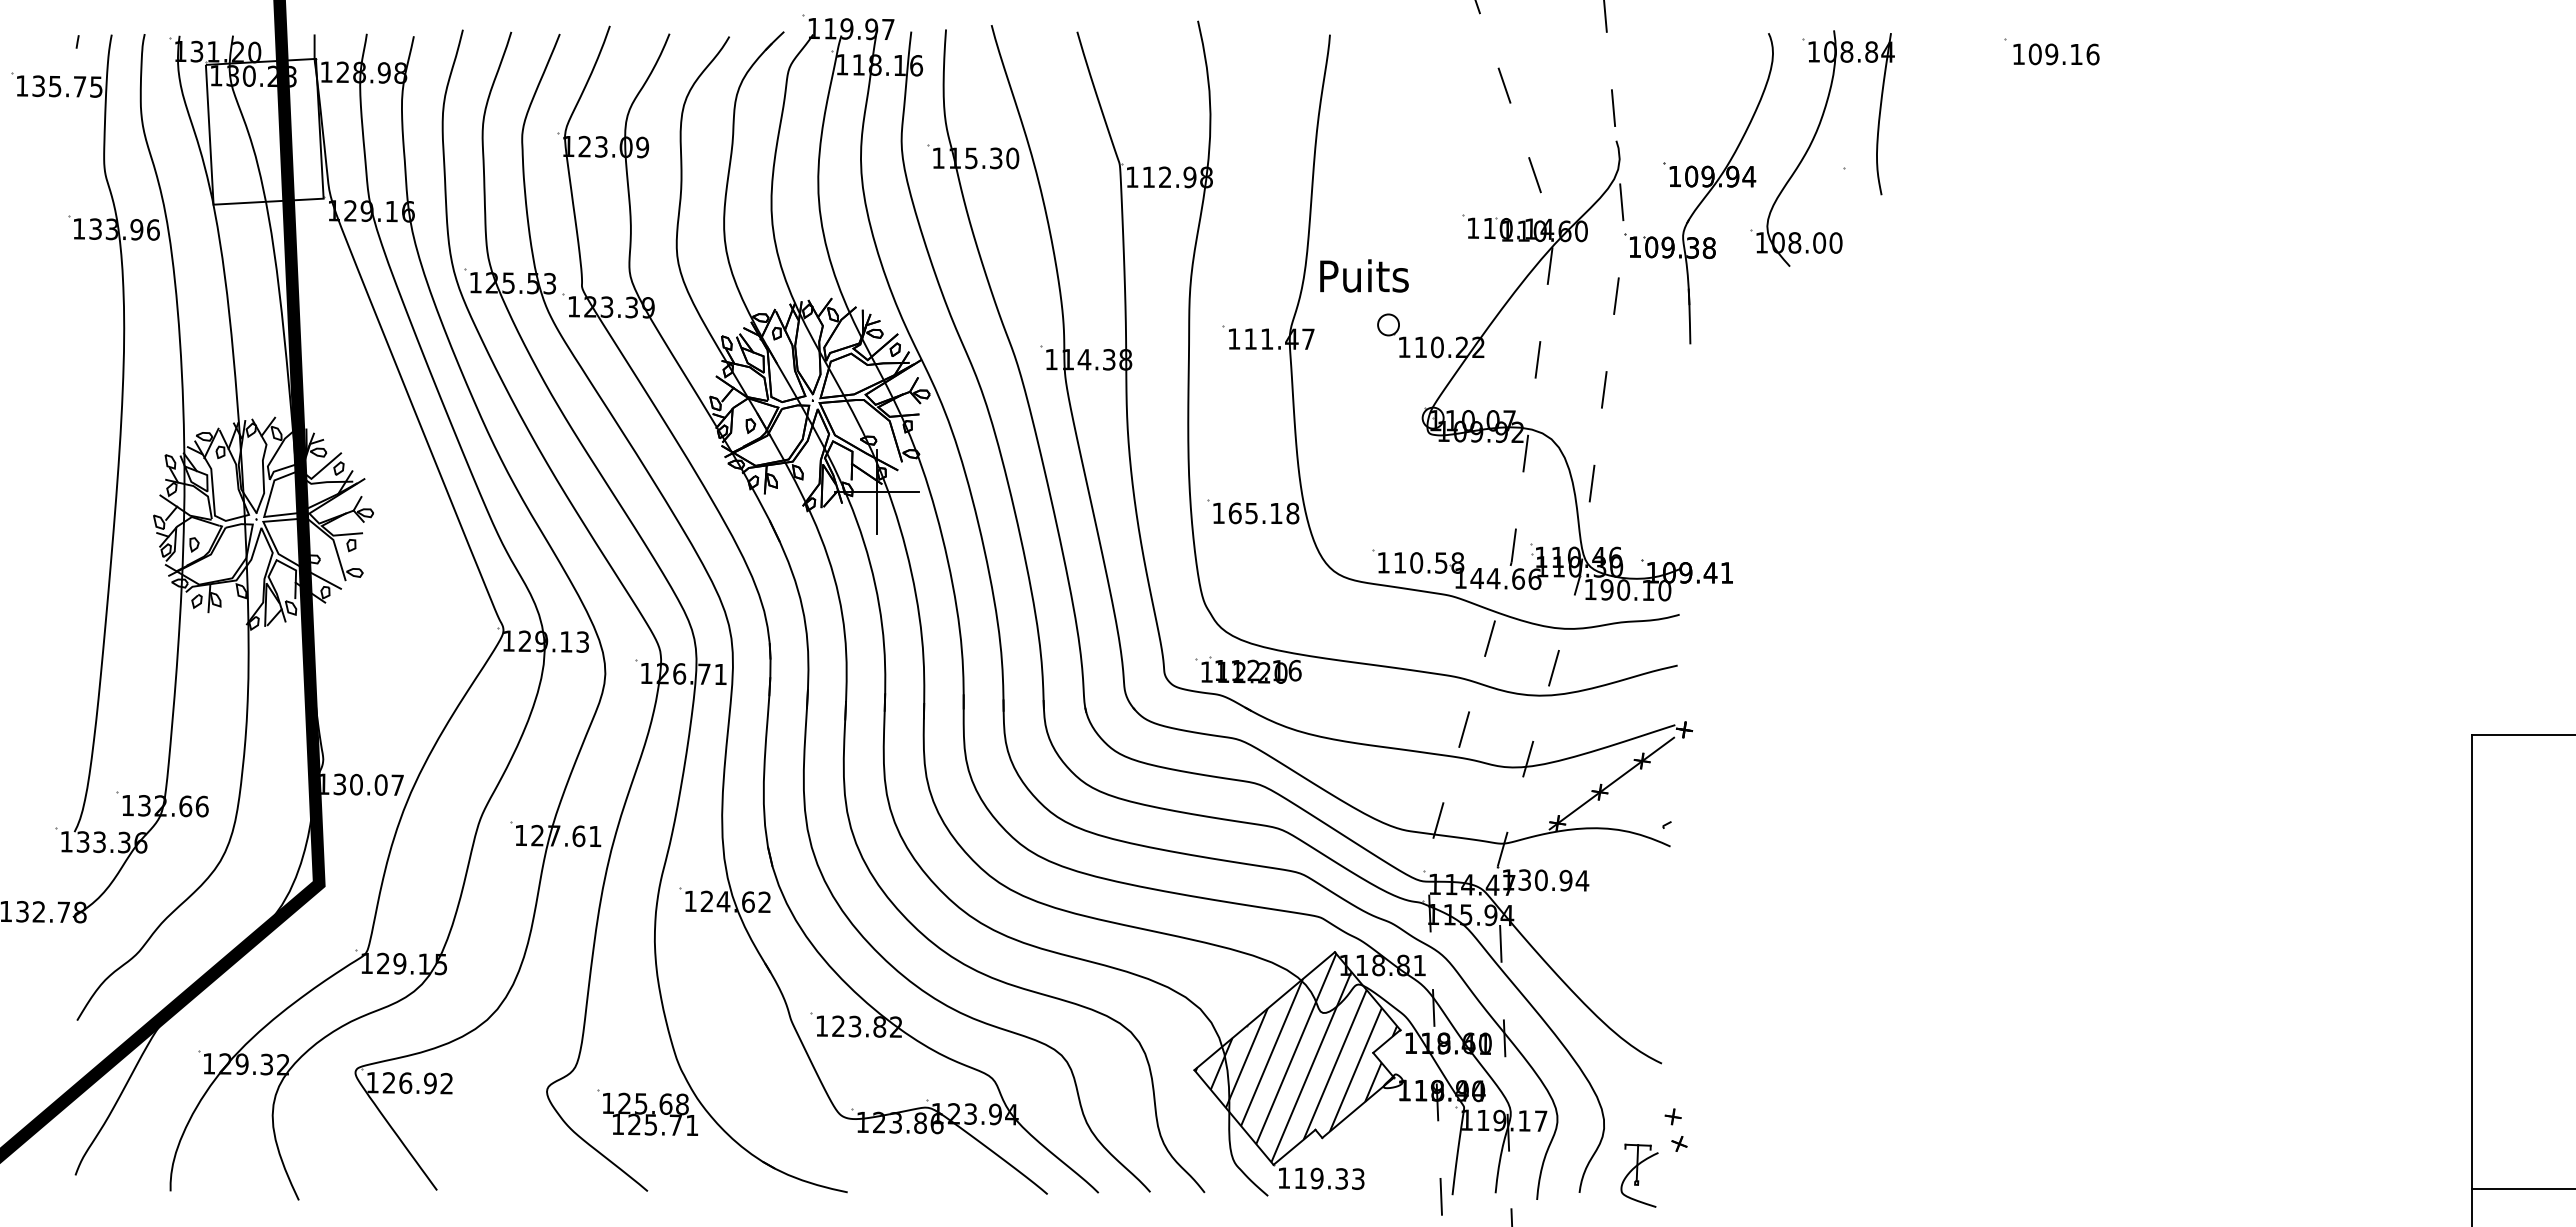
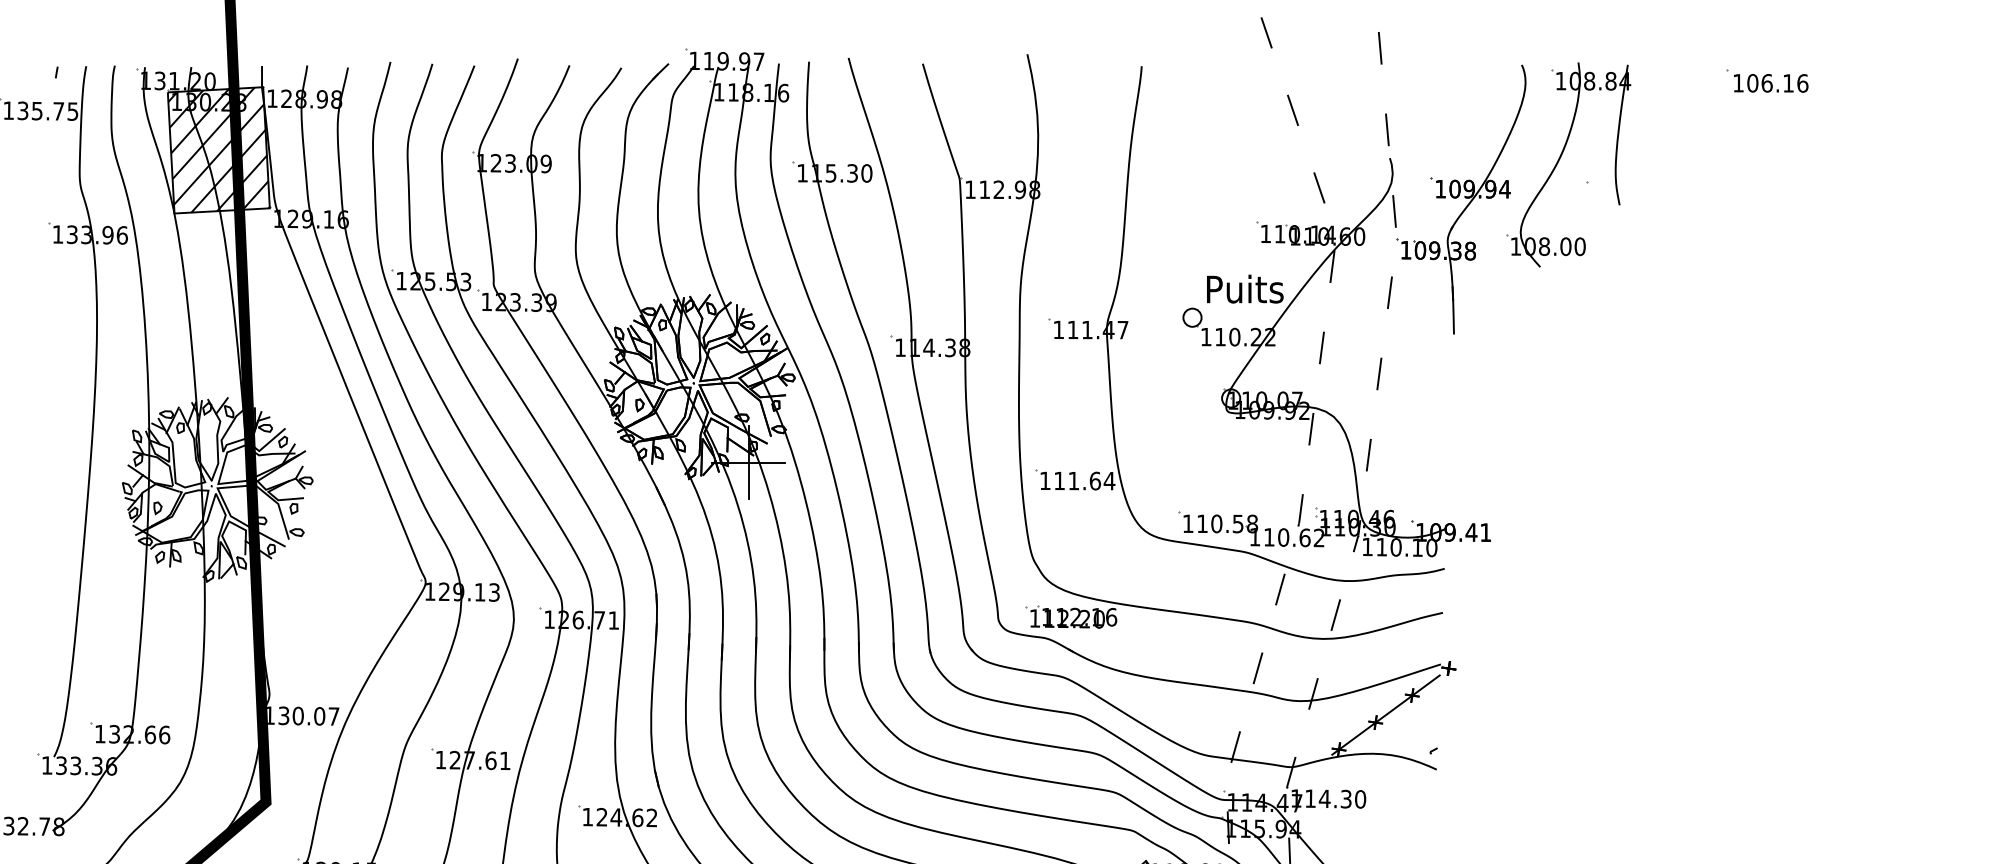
text: (2051, 54) -> (1766, 83), 109.16 -> 106.16
hatch: (264, 131) -> (218, 150), added
text: (1364, 275) -> (1245, 288), moved
text: (1263, 513) -> (1084, 481), 165.18 -> 111.64
text: (1505, 578) -> (1293, 537), 144.66 -> 110.62
text: (1606, 589) -> (1381, 546), 190.10 -> 110.10
text: (1553, 880) -> (1335, 799), 130.94 -> 114.30

